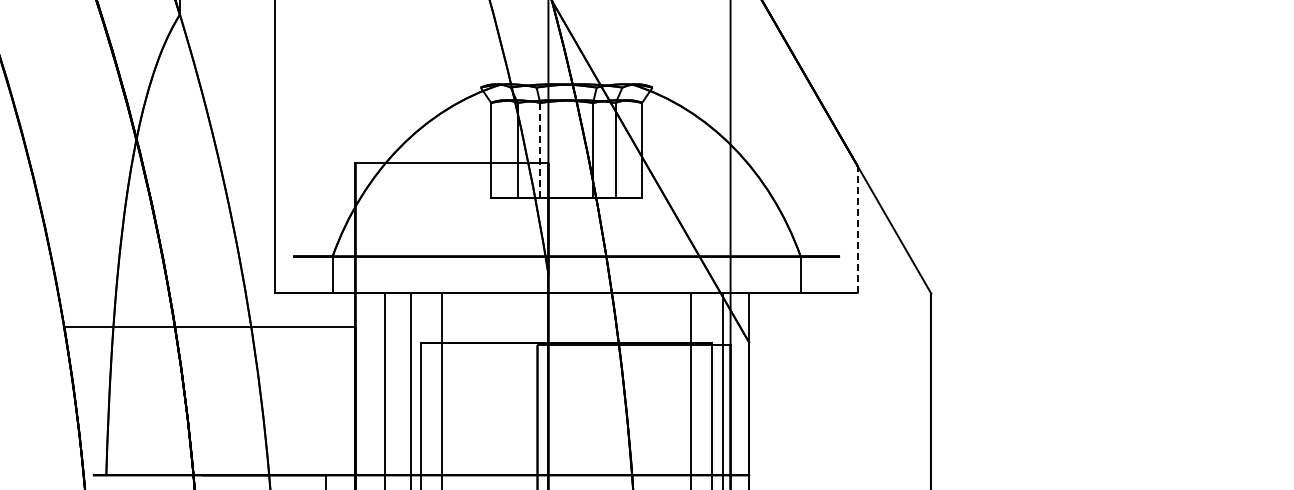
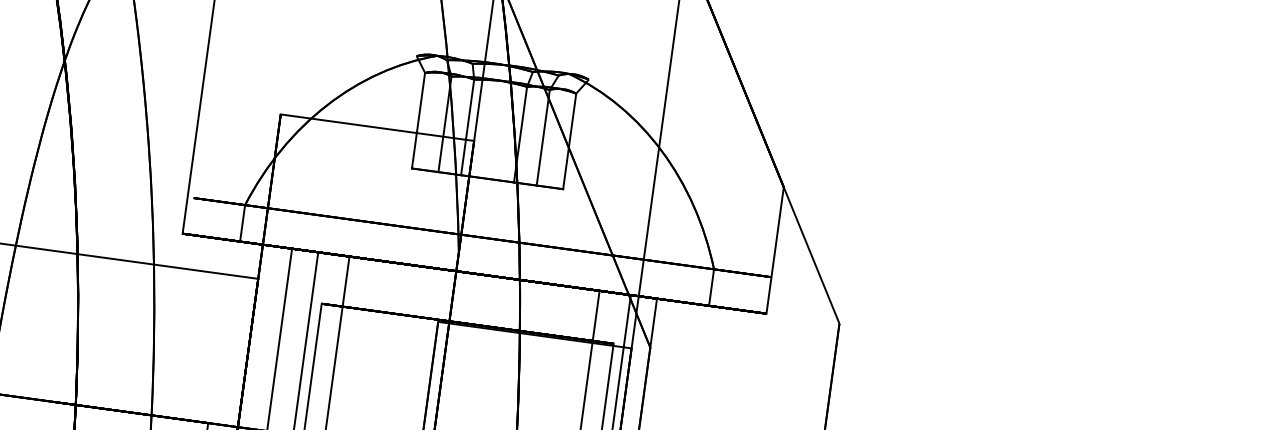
line: (540, 150) -> (467, 127), dashed -> solid
line: (858, 229) -> (775, 250), dashed -> solid

